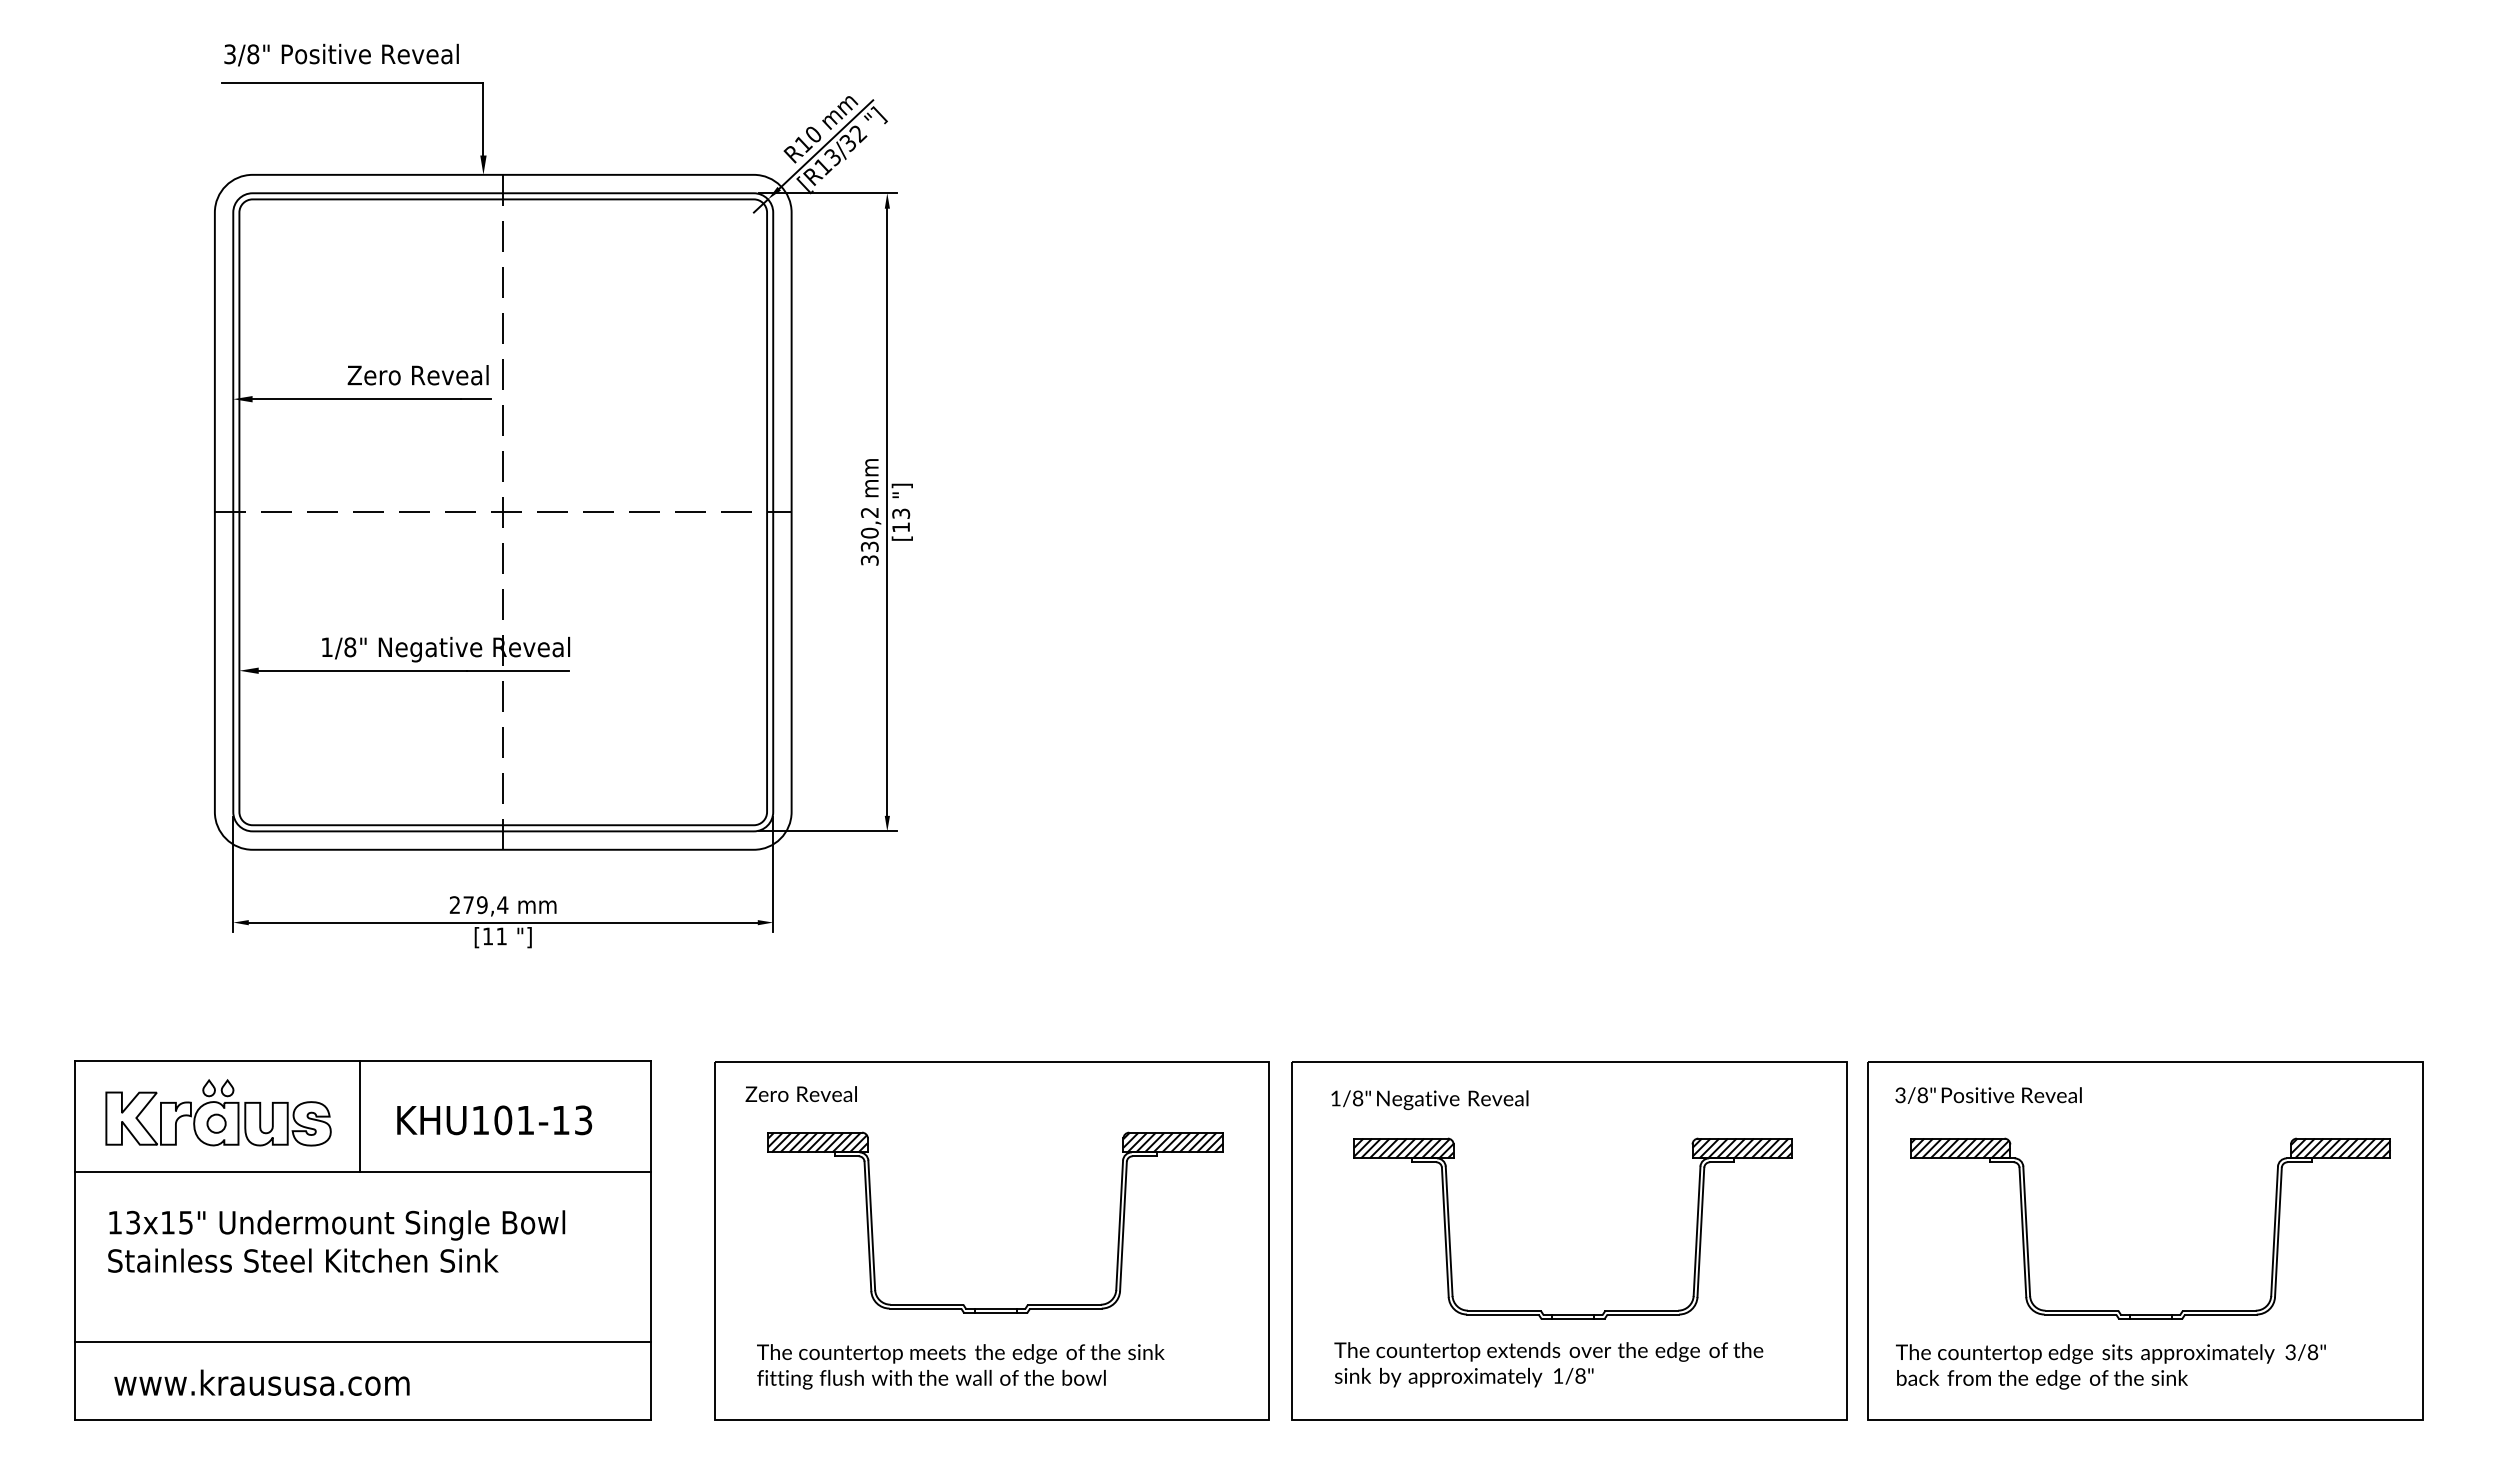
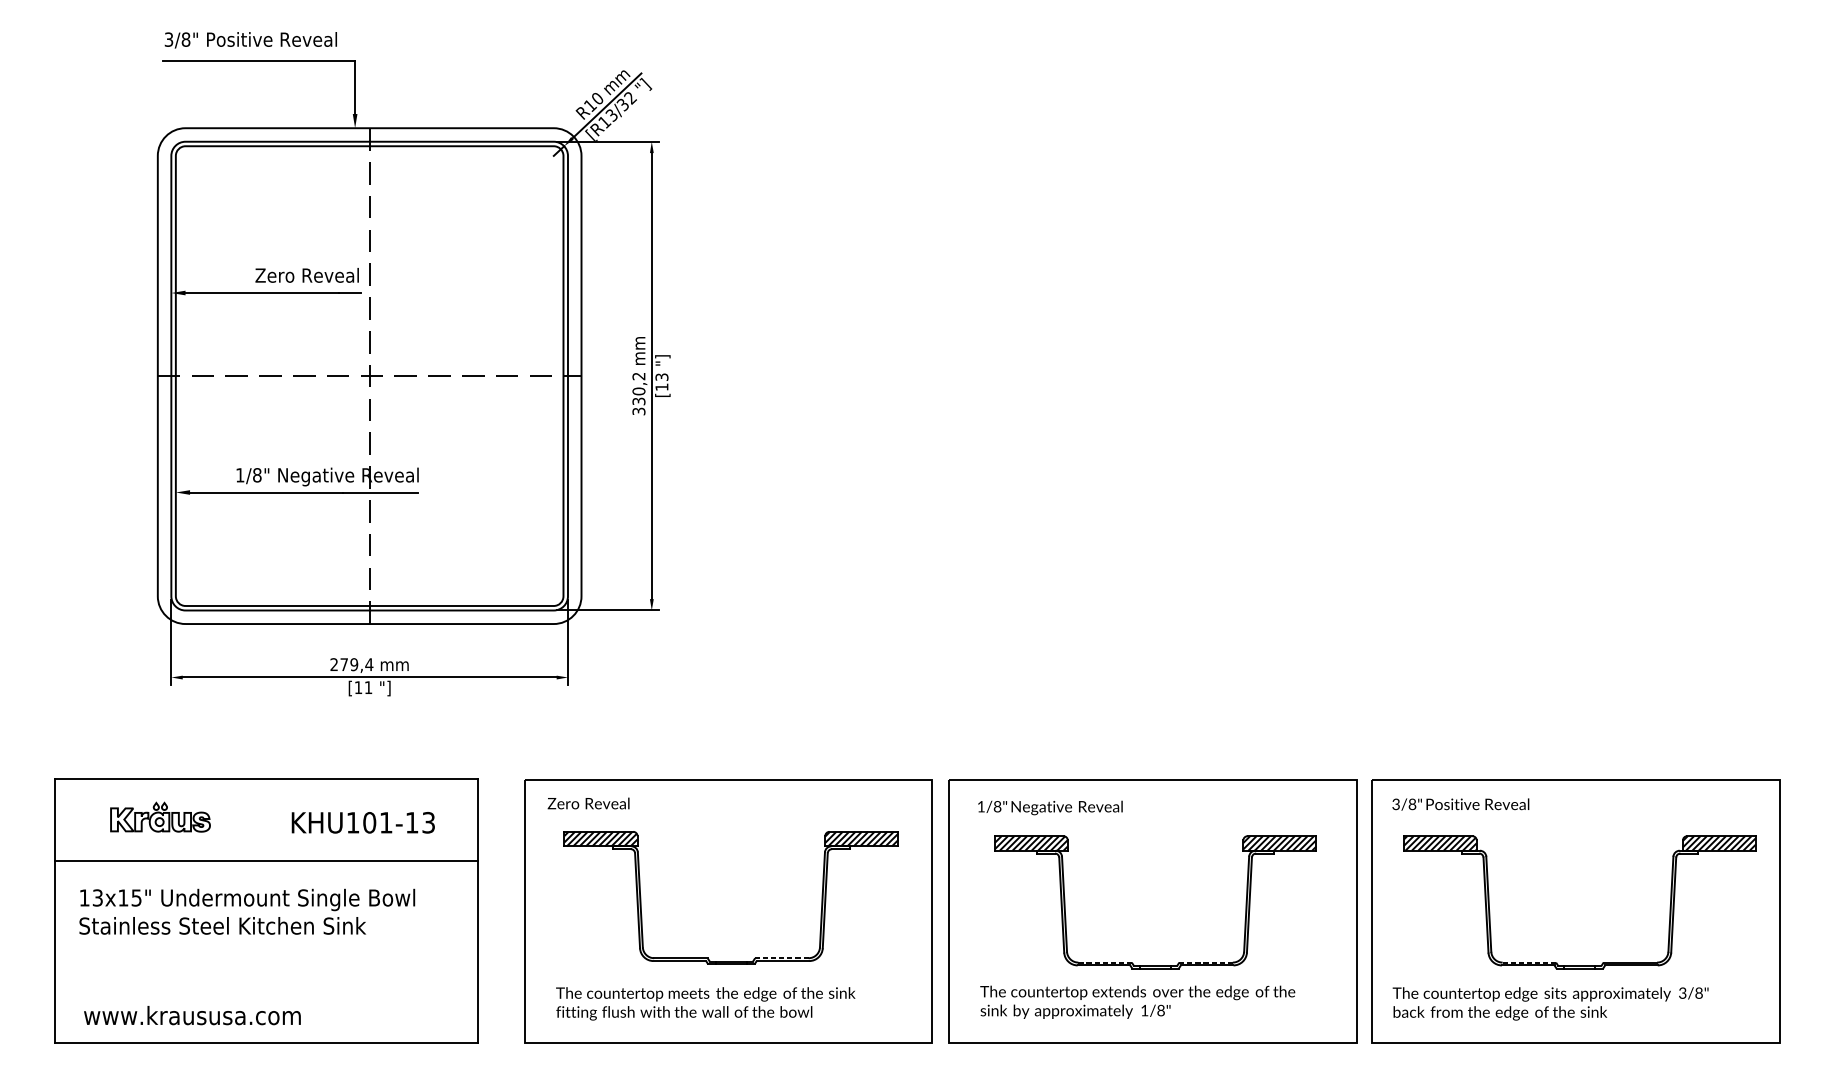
part: (218, 1112) -> (160, 817), size x0.6
line: (359, 1116) -> (264, 819), removed
line: (1063, 1304) -> (781, 958), solid -> dashed
line: (1504, 1310) -> (1105, 962), solid -> dashed
line: (1641, 1310) -> (1205, 962), solid -> dashed
line: (2082, 1310) -> (1529, 962), solid -> dashed
line: (362, 1341) -> (266, 985), removed

